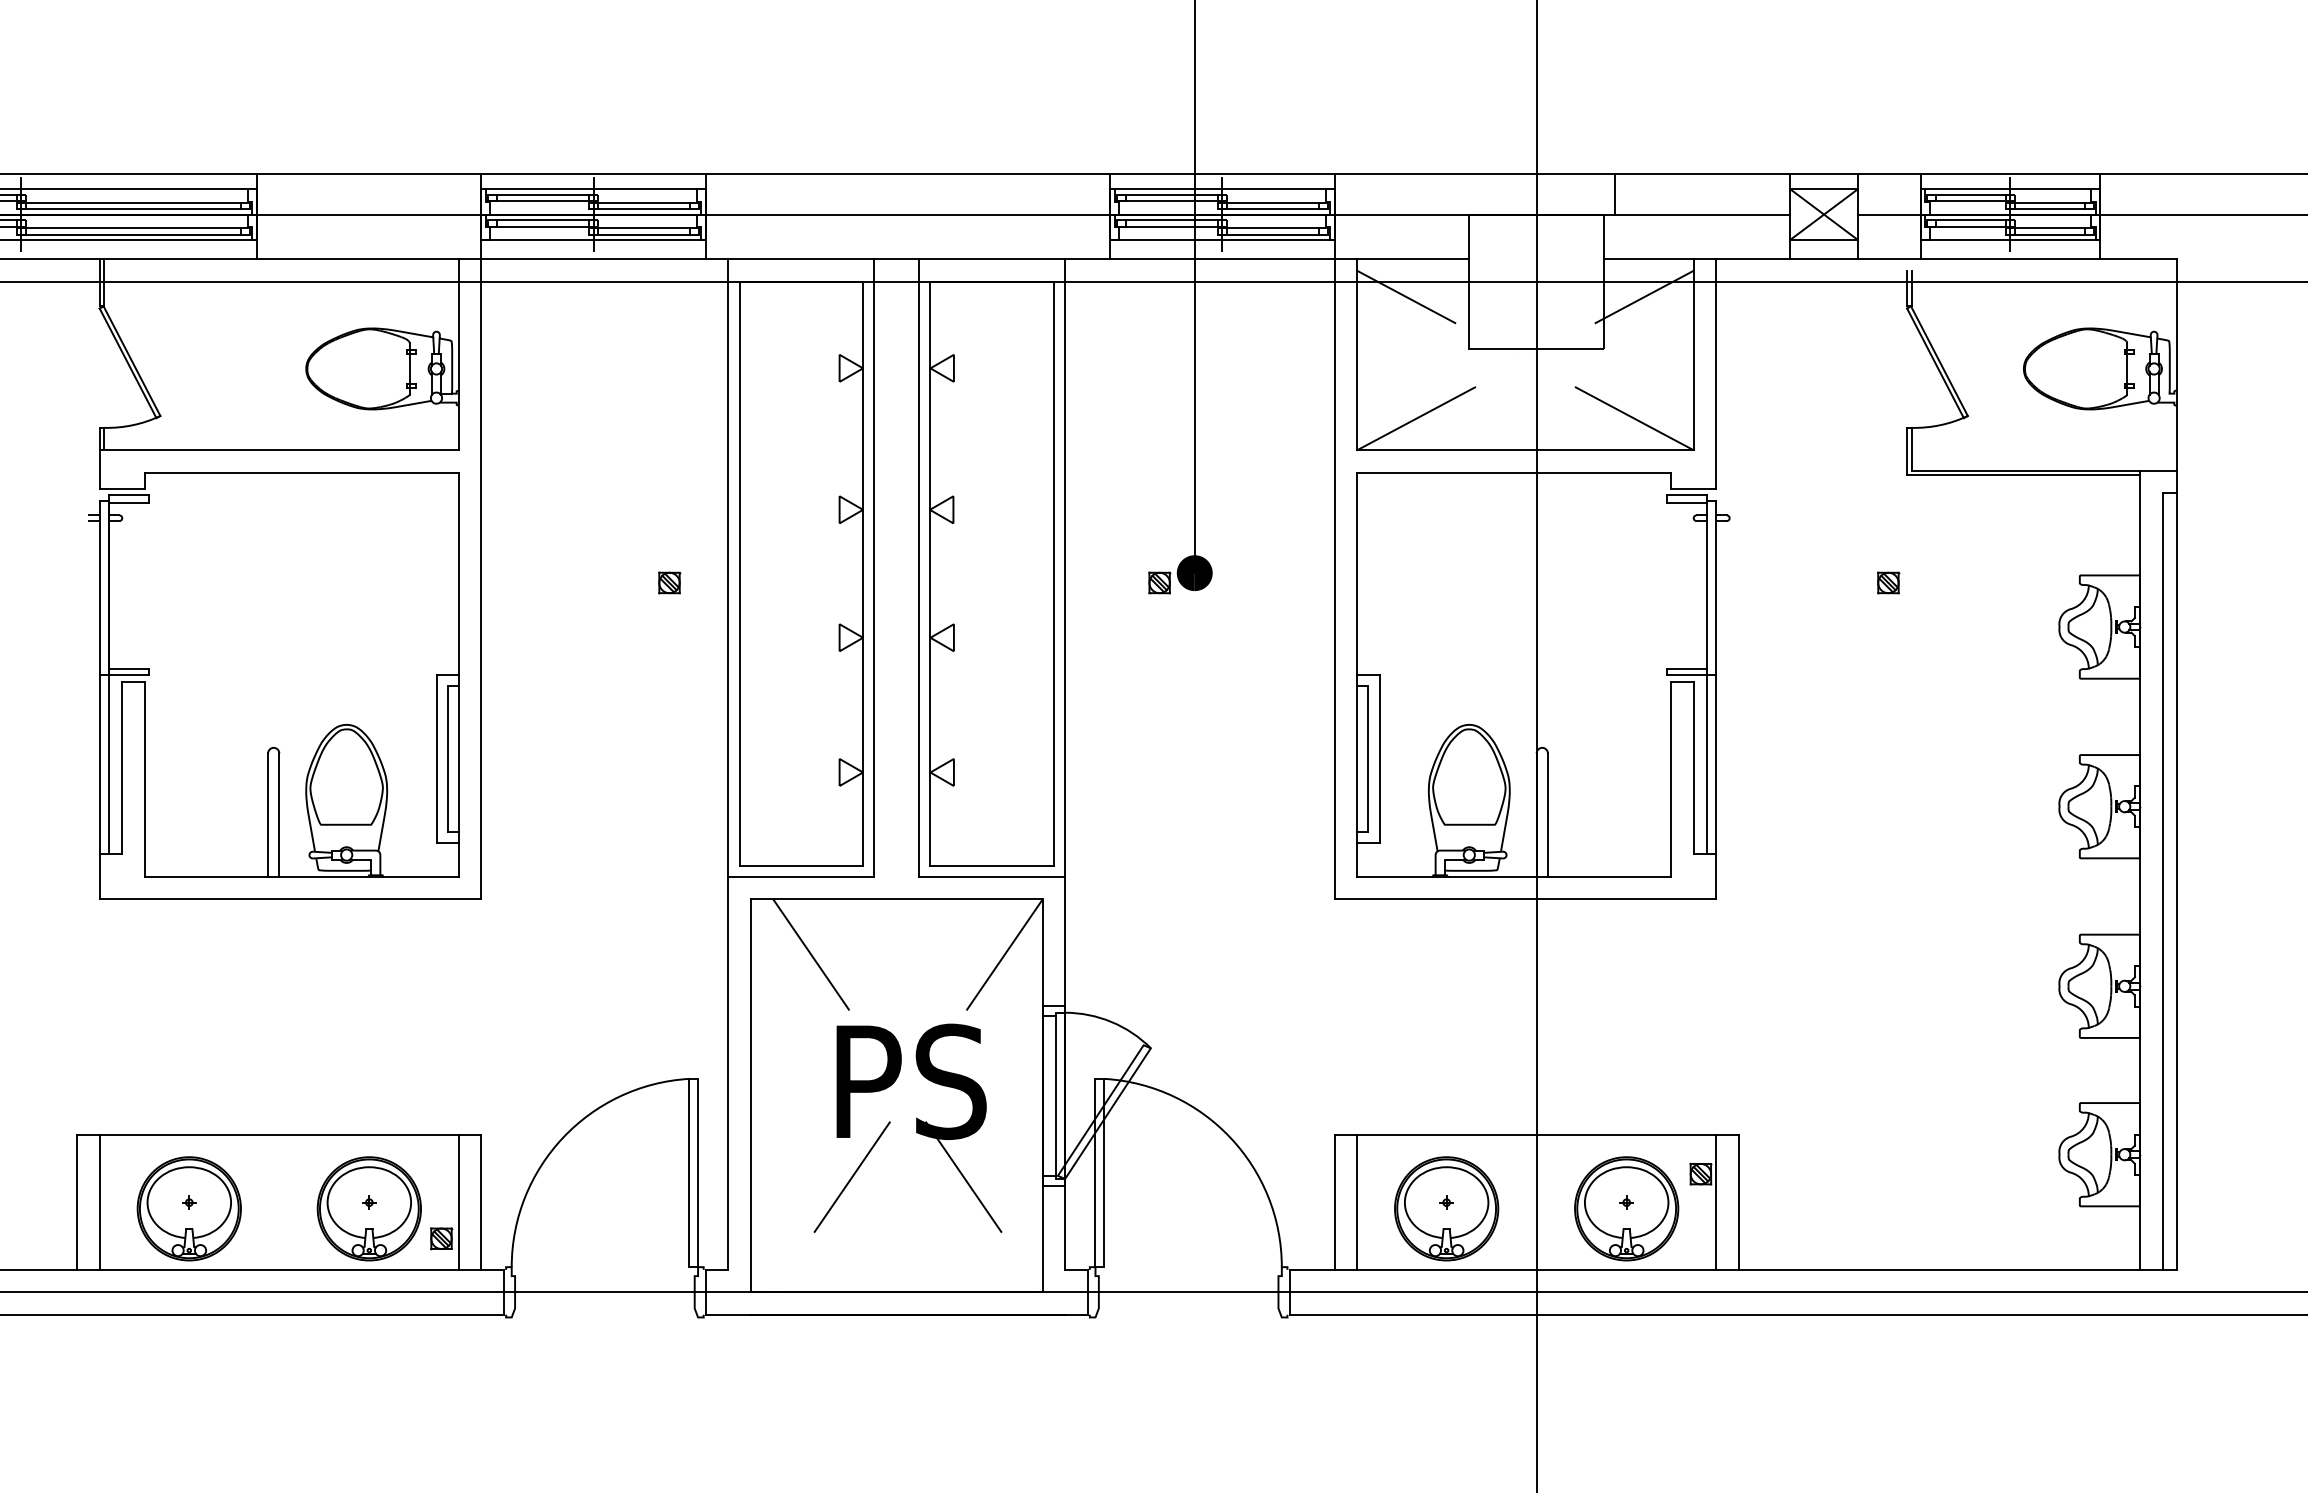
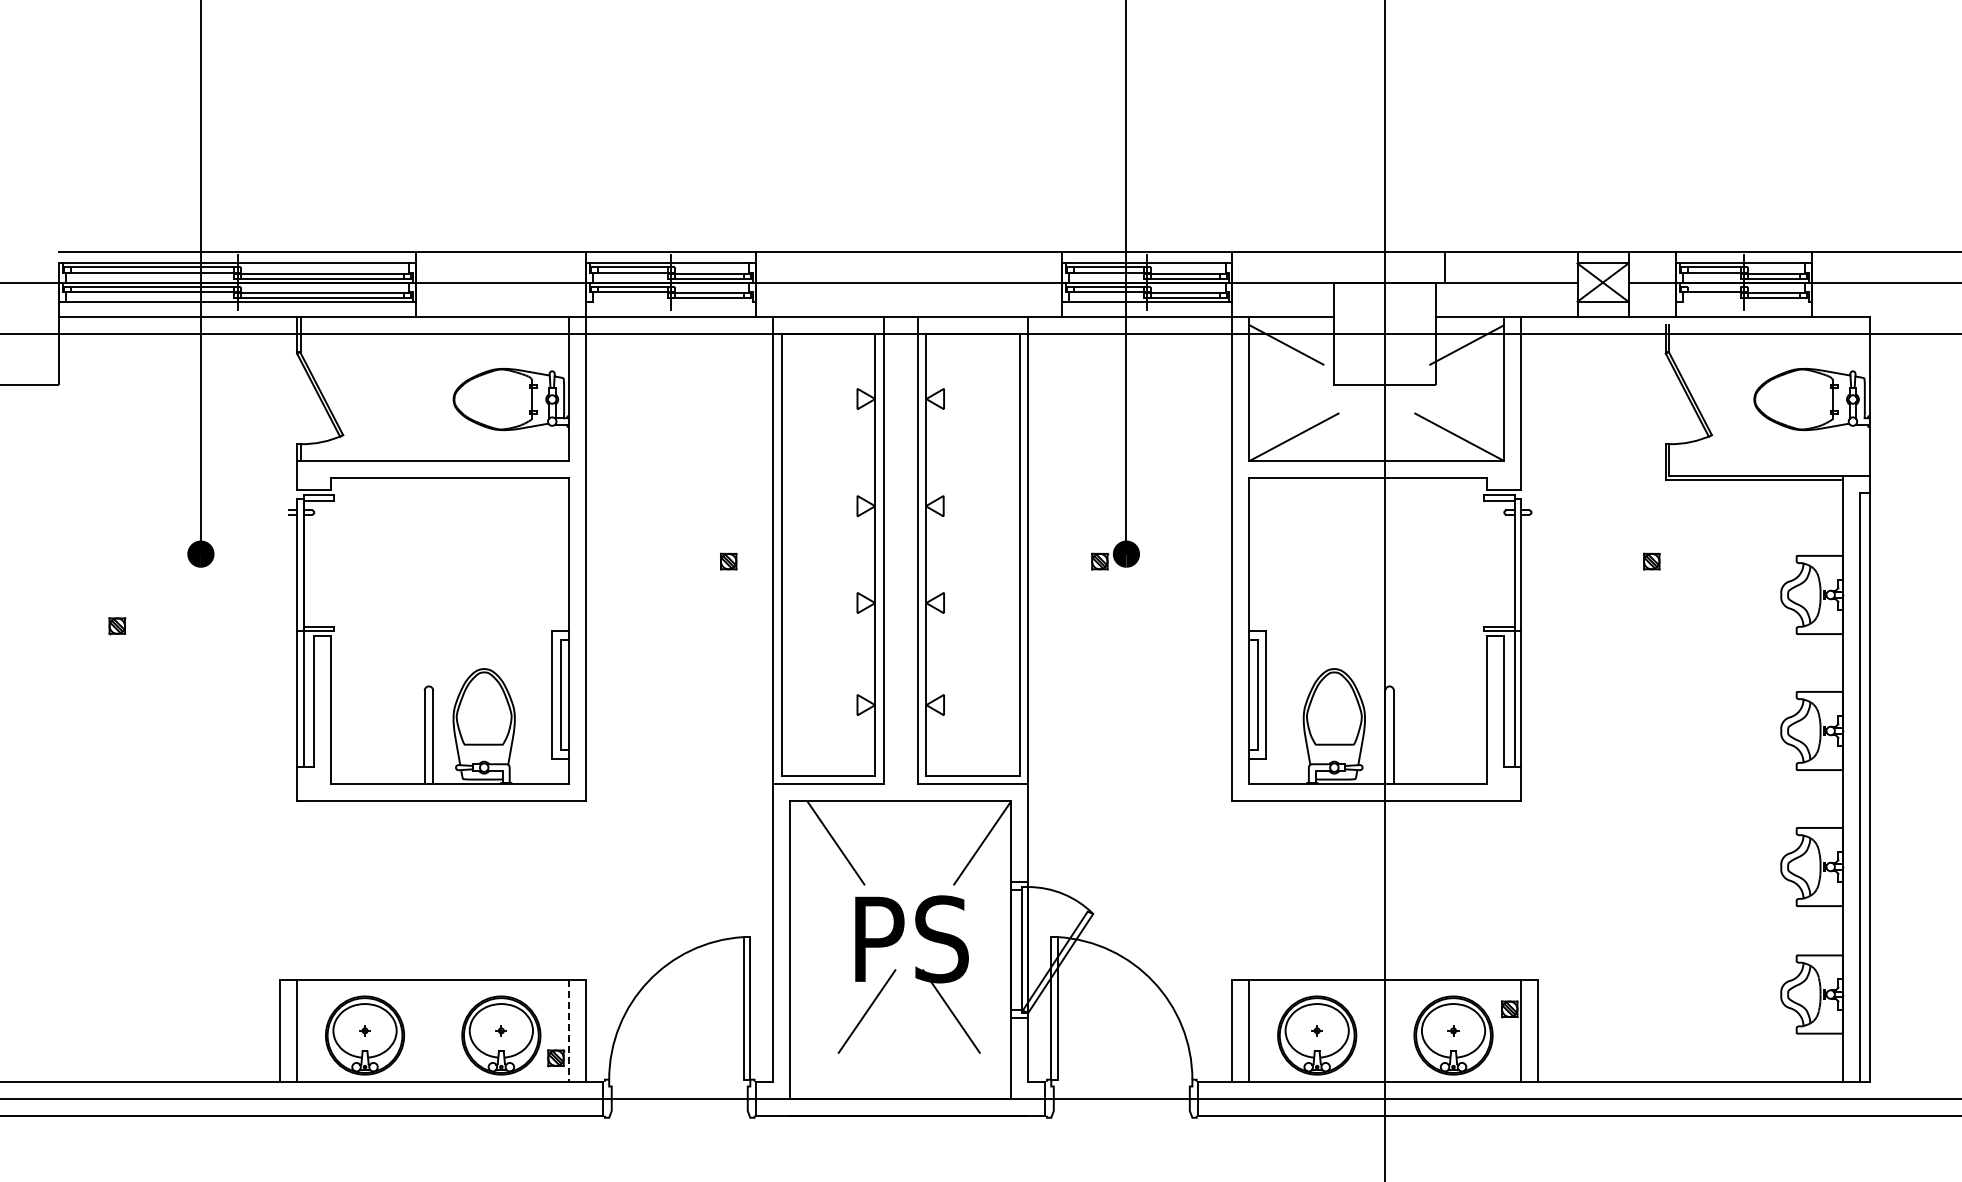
line: (1971, 219) -> (1714, 286), removed
line: (594, 239) -> (671, 301), removed
line: (2010, 239) -> (1744, 301), removed
line: (459, 1203) -> (569, 1031), solid -> dashed

